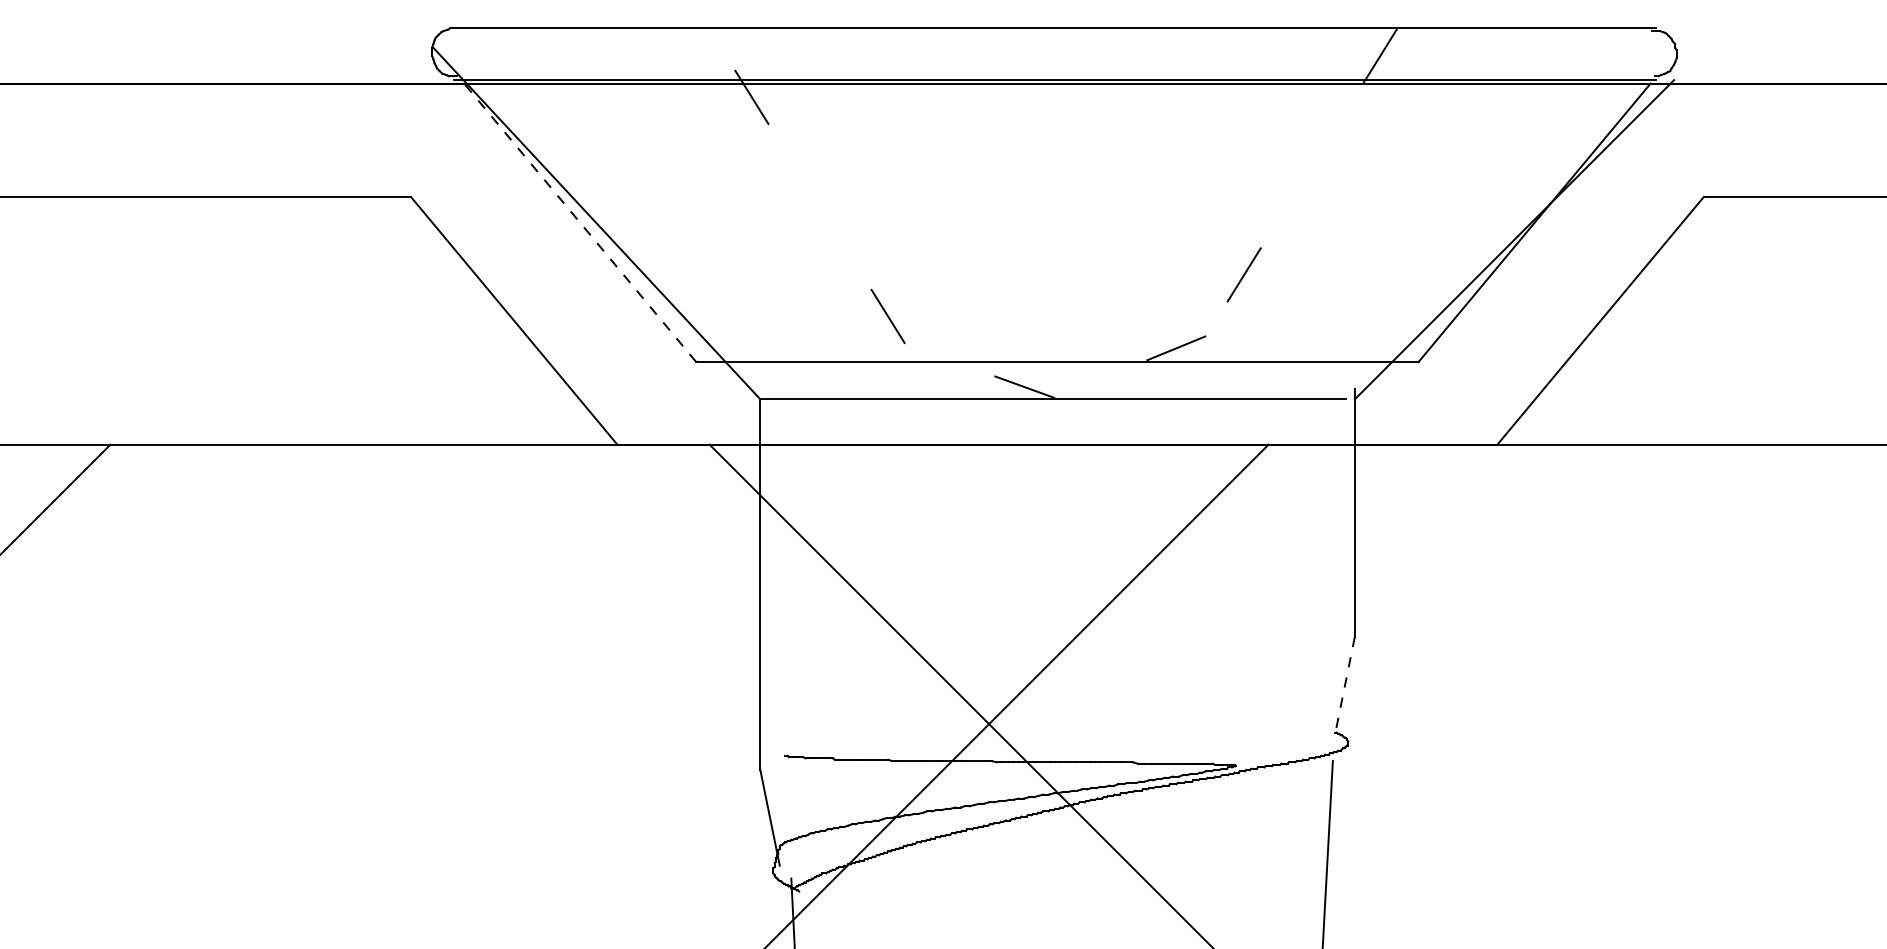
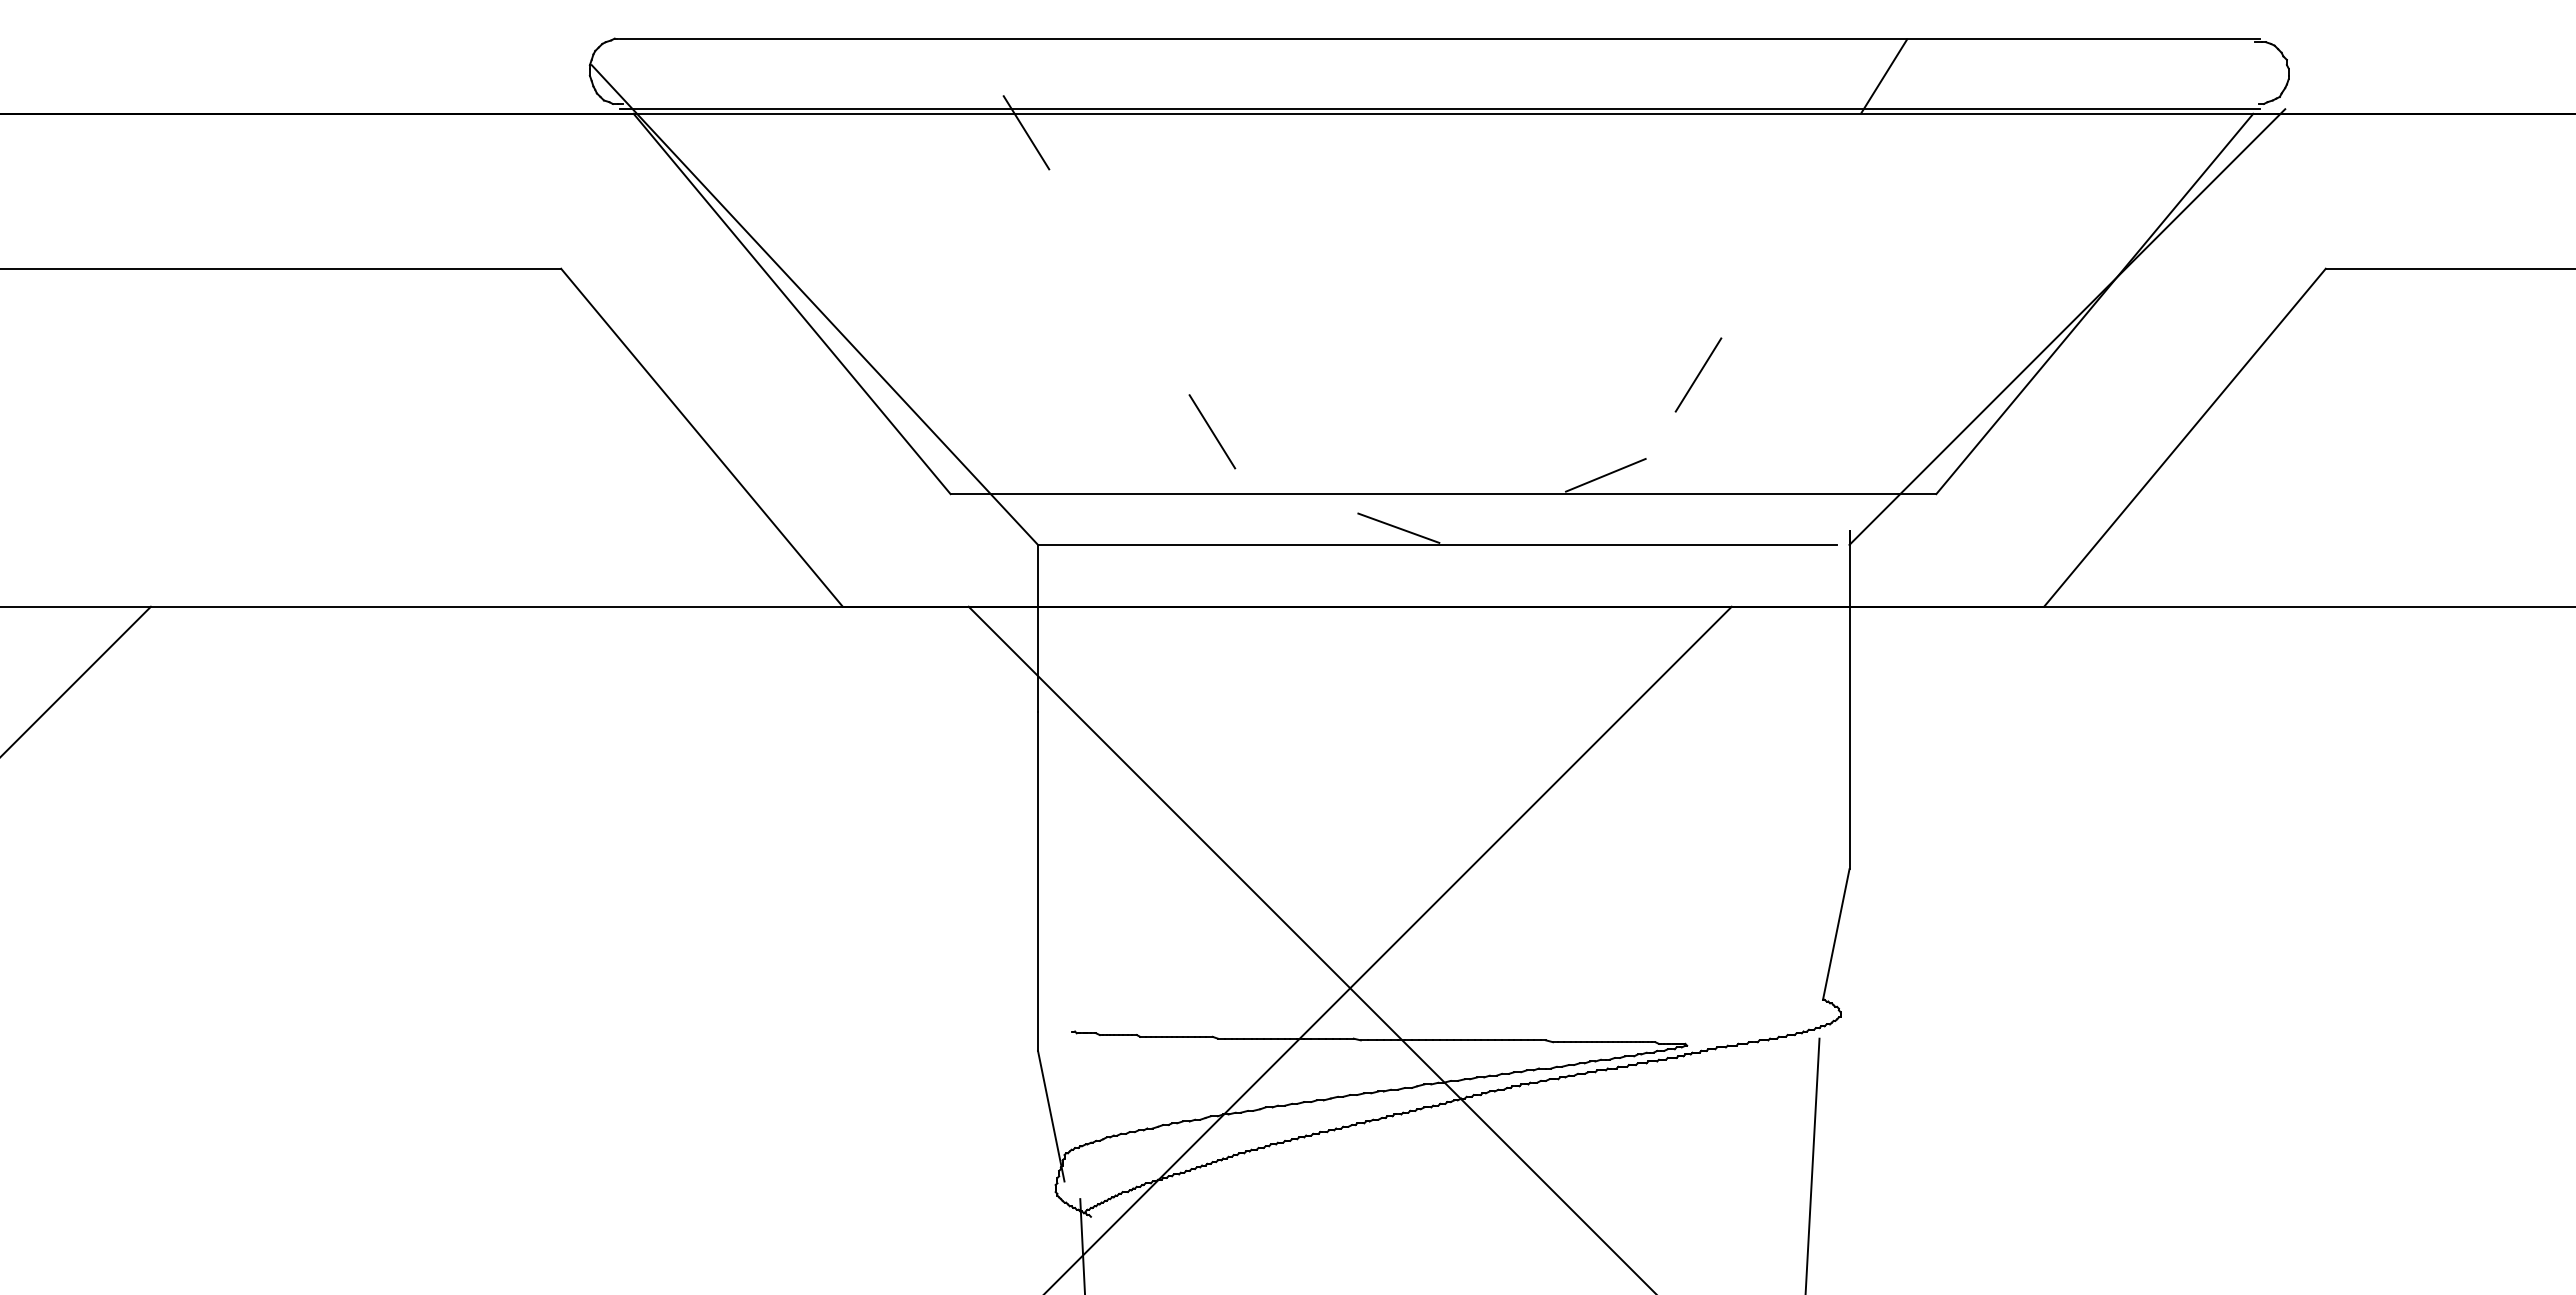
line: (579, 222) -> (791, 303), dashed -> solid
line: (1345, 684) -> (1836, 934), dashed -> solid

